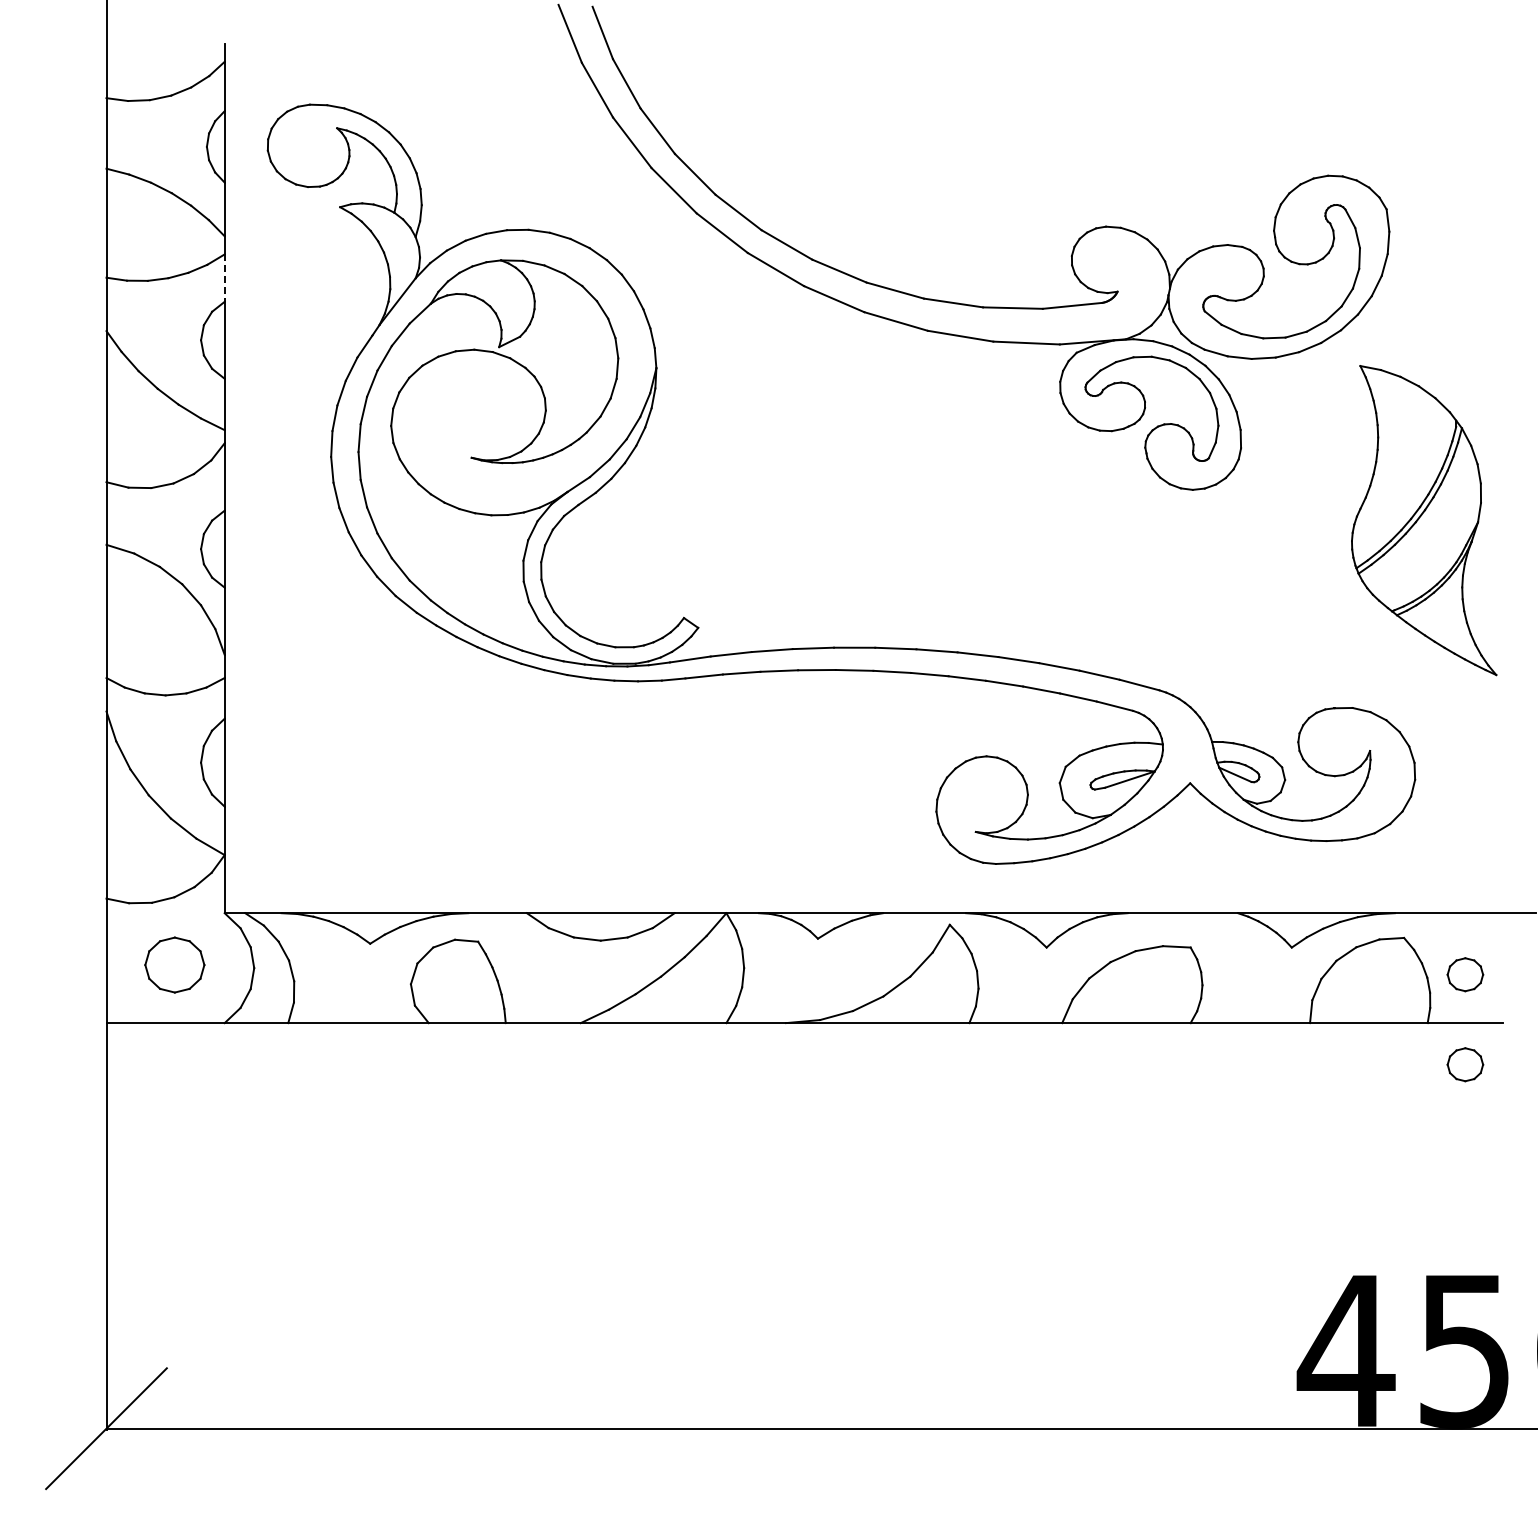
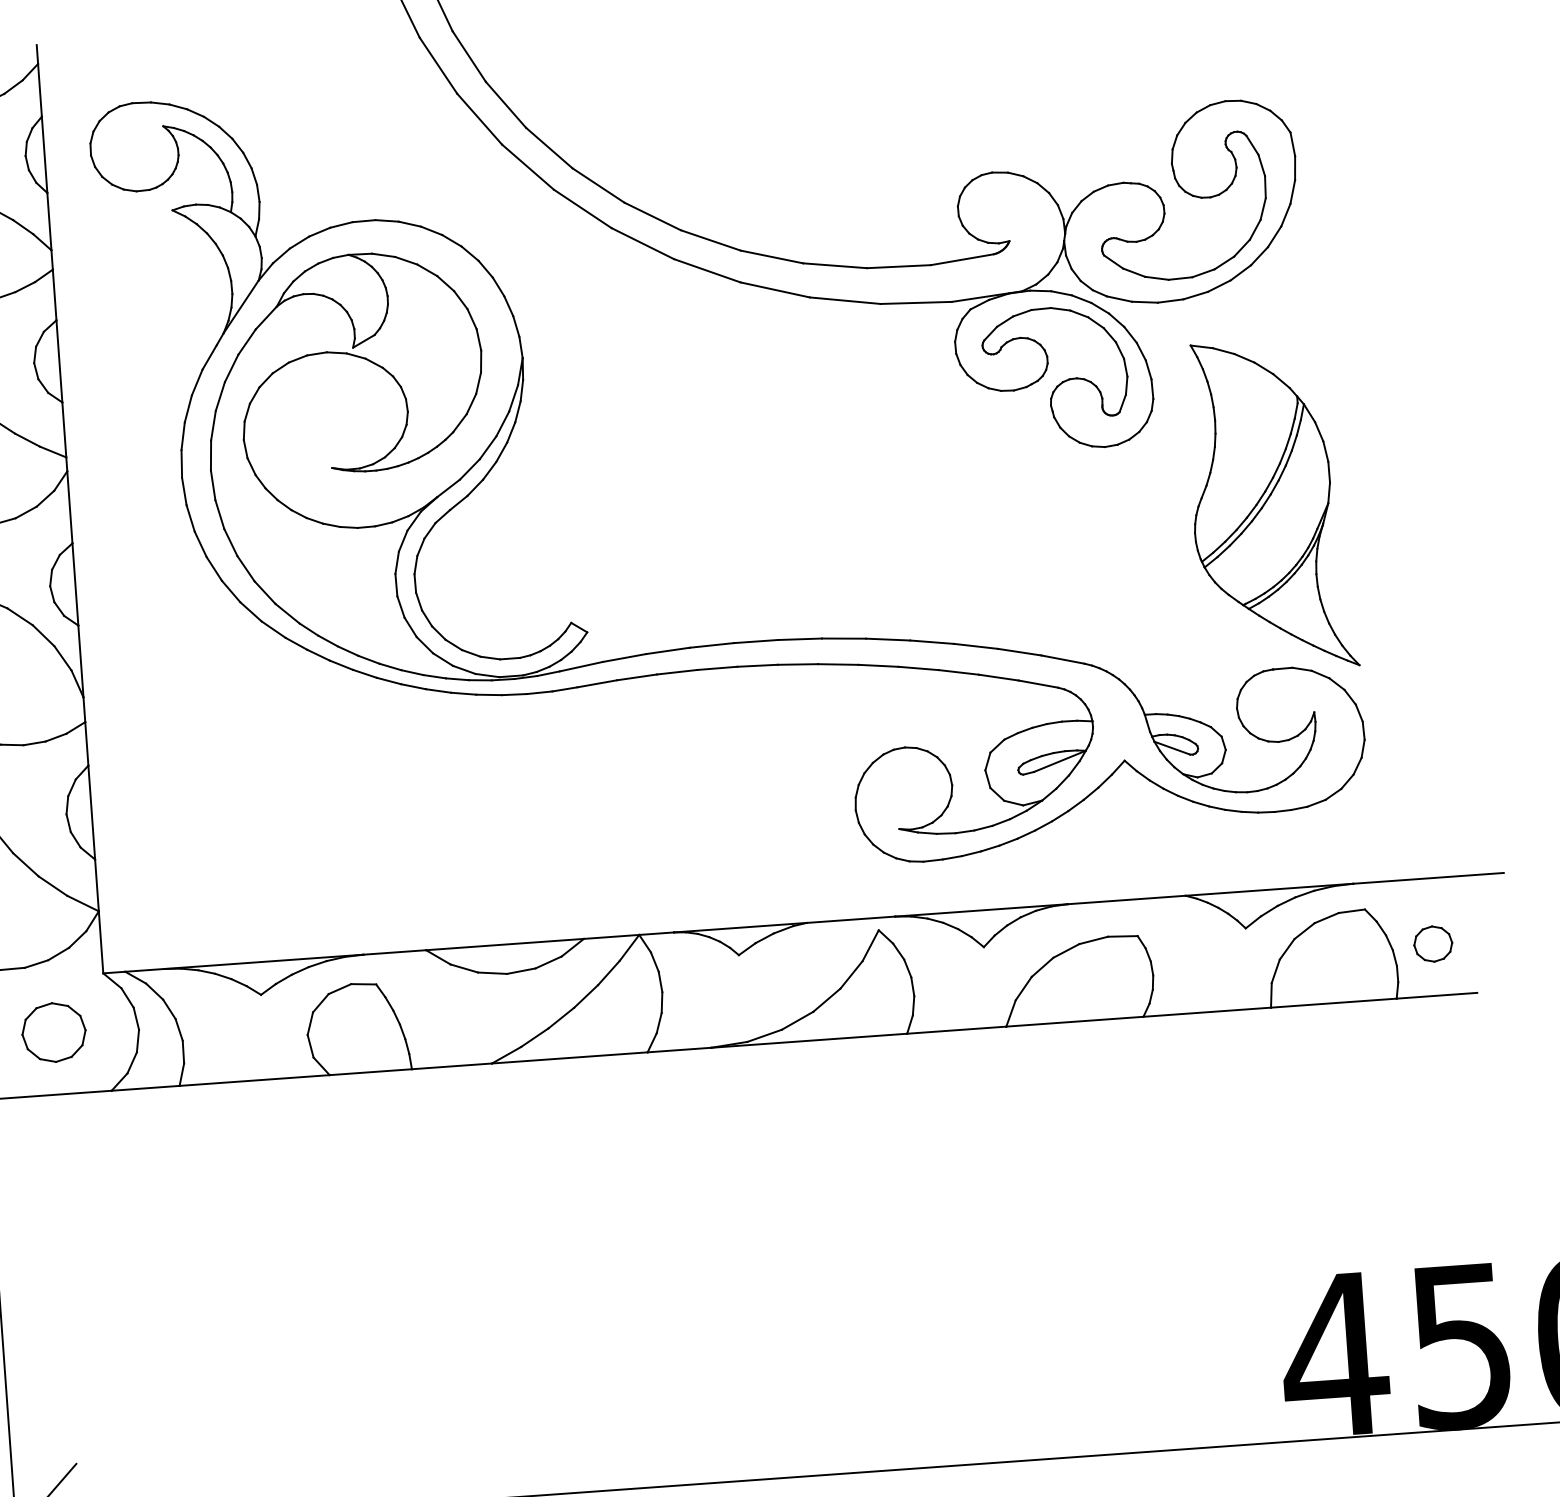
line: (224, 278) -> (54, 295), dashed -> solid
part: (1424, 520) -> (1270, 505), moved
part: (1465, 1064) -> (1440, 1039), removed

